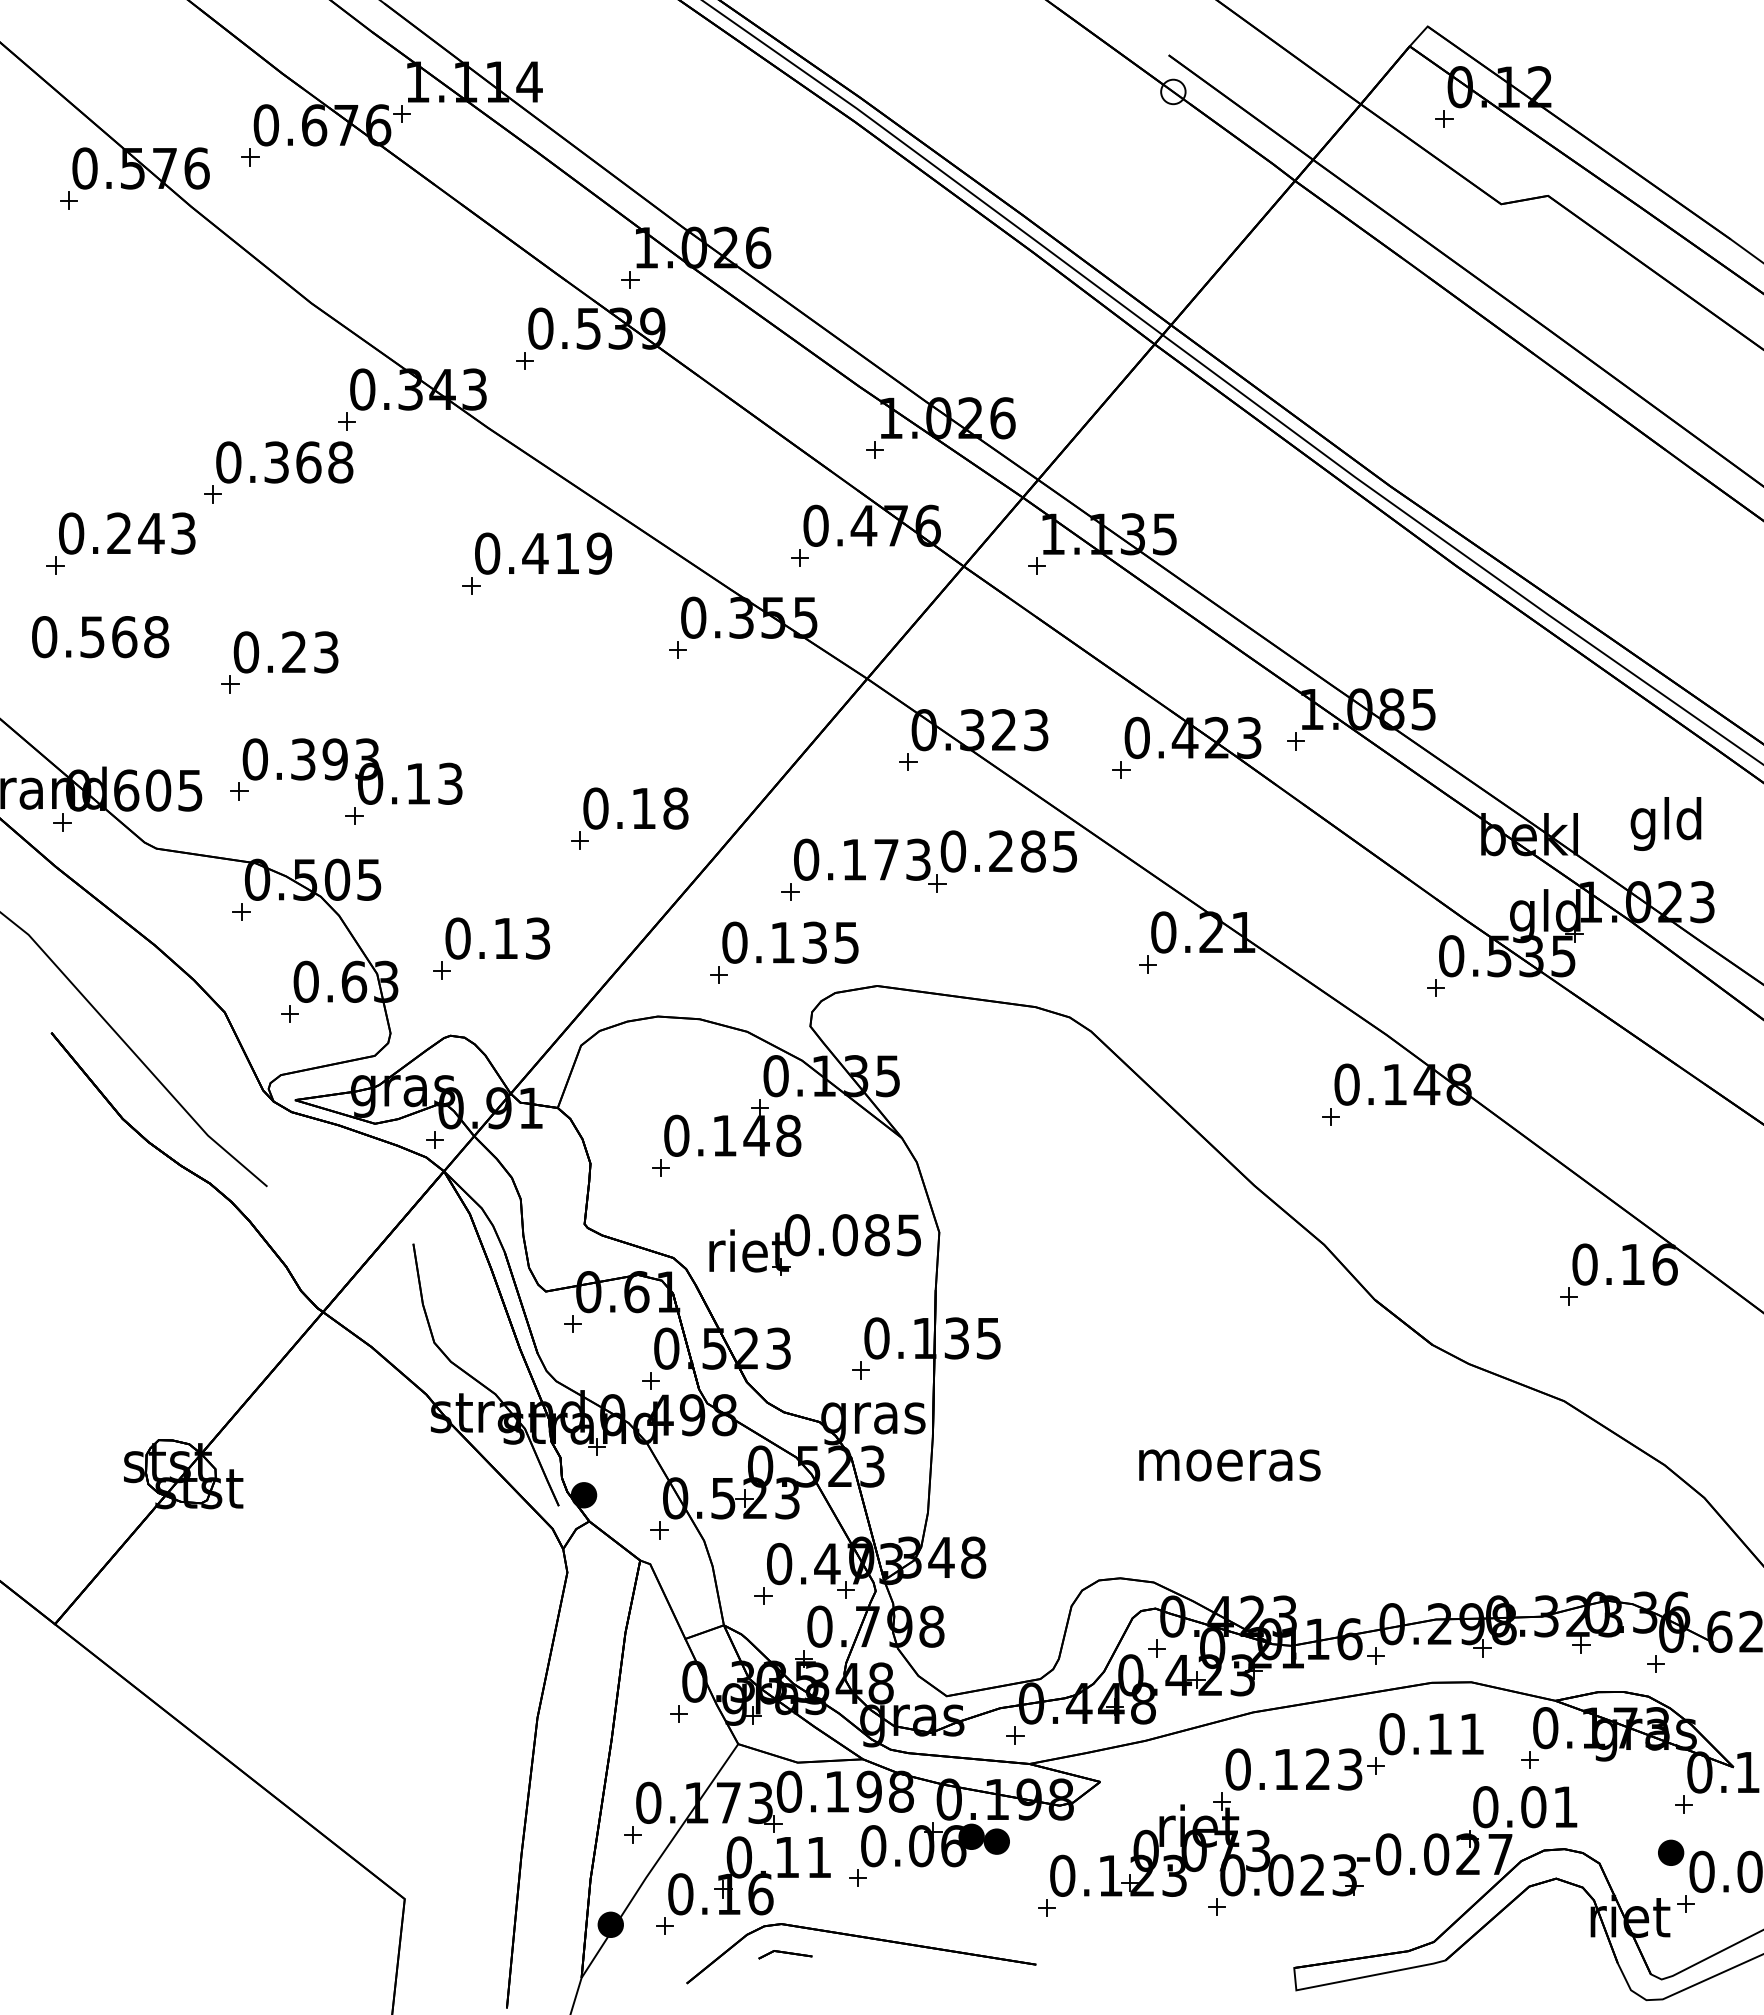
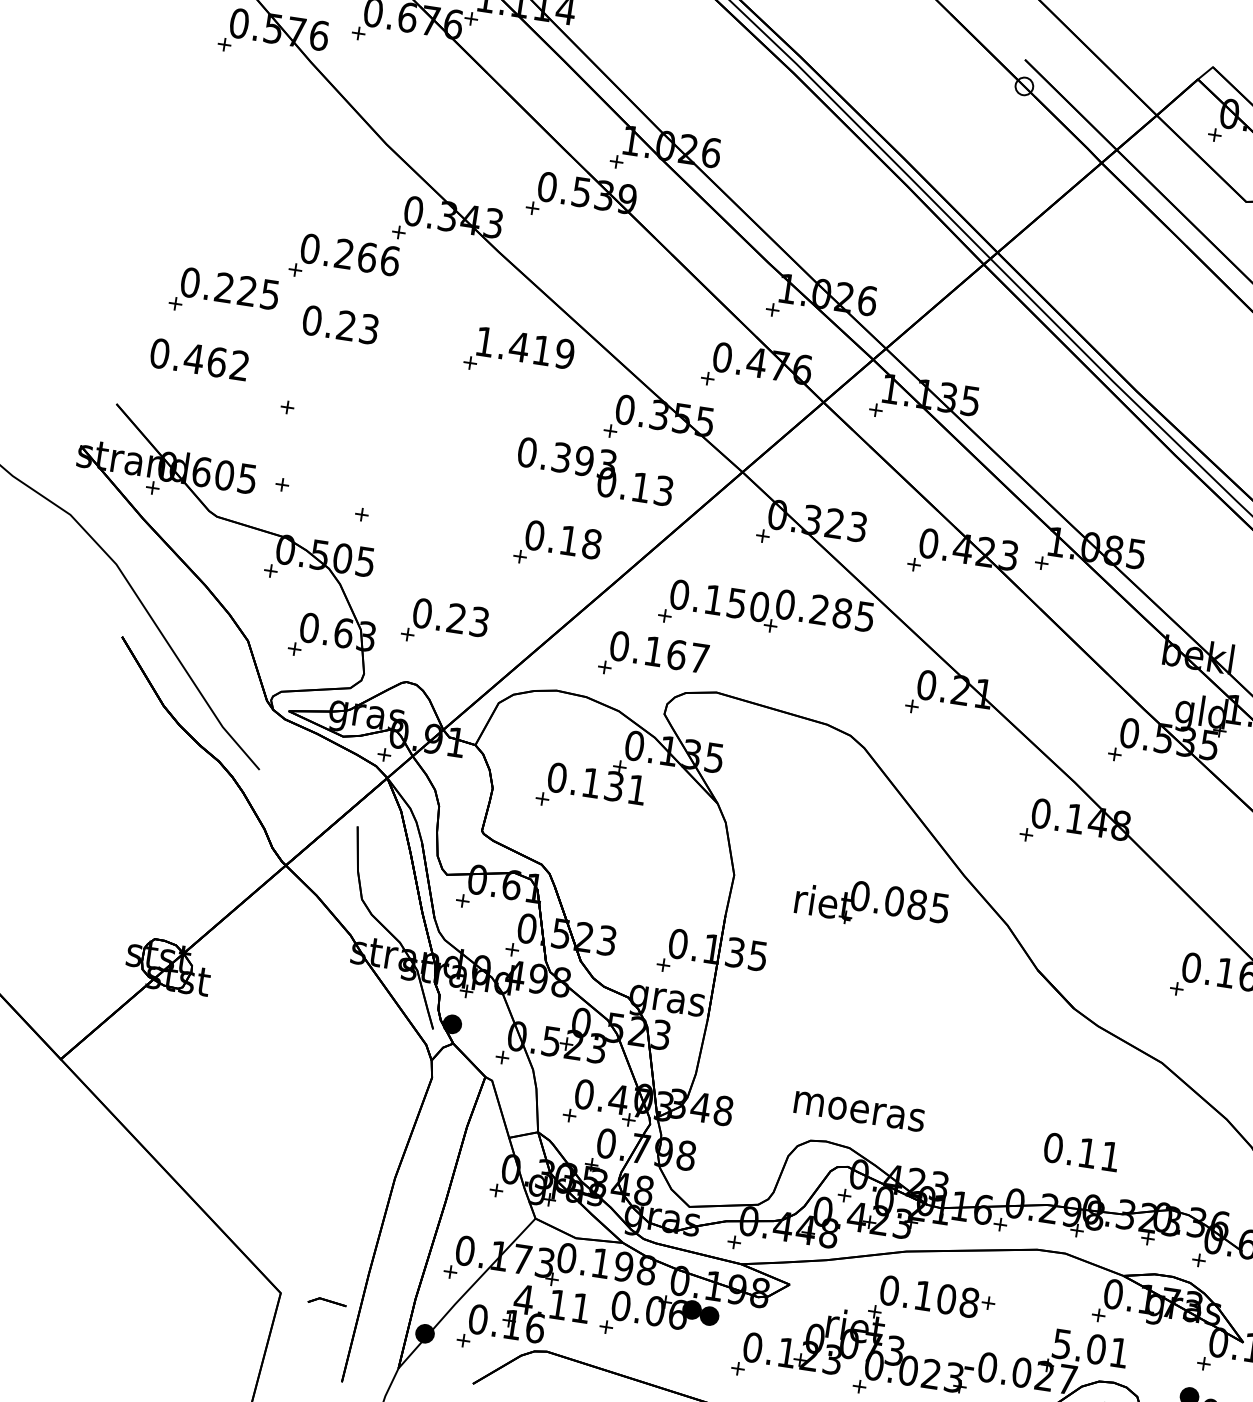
text: (308, 462) -> (367, 257), 0.368 -> 0.266
text: (166, 532) -> (258, 292), 0.243 -> 0.225
text: (487, 553) -> (485, 341), 0.419 -> 1.419
text: (124, 637) -> (216, 362), 0.568 -> 0.462
text: (285, 652) -> (340, 325), moved
text: (352, 771) -> (595, 471), moved
text: (902, 859) -> (748, 604), 0.173 -> 0.150
text: (505, 937) -> (456, 617), 0.13 -> 0.23
text: (830, 942) -> (687, 656), 0.135 -> 0.167
text: (772, 1135) -> (625, 787), 0.148 -> 0.131
part: (814, 1244) -> (871, 904), moved
text: (1229, 1465) -> (859, 1111), moved
text: (1431, 1734) -> (1081, 1152), moved
text: (1333, 1769) -> (957, 1300), 0.123 -> 0.108
text: (1485, 1807) -> (1061, 1344), 0.01 -> 5.01
text: (738, 1857) -> (523, 1299), 0.11 -> 4.11
part: (785, 1954) -> (327, 1302), moved

